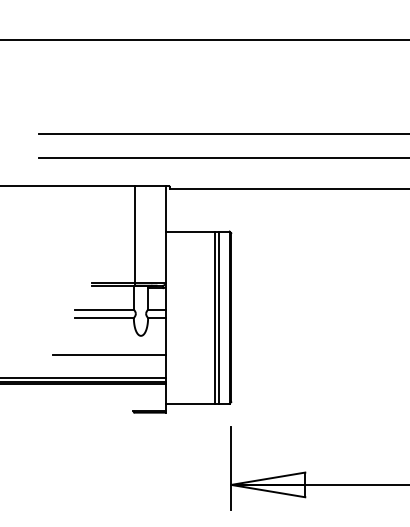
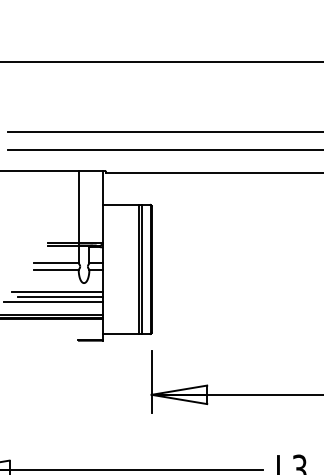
line: (104, 347) -> (56, 291), added
line: (98, 361) -> (52, 302), added

